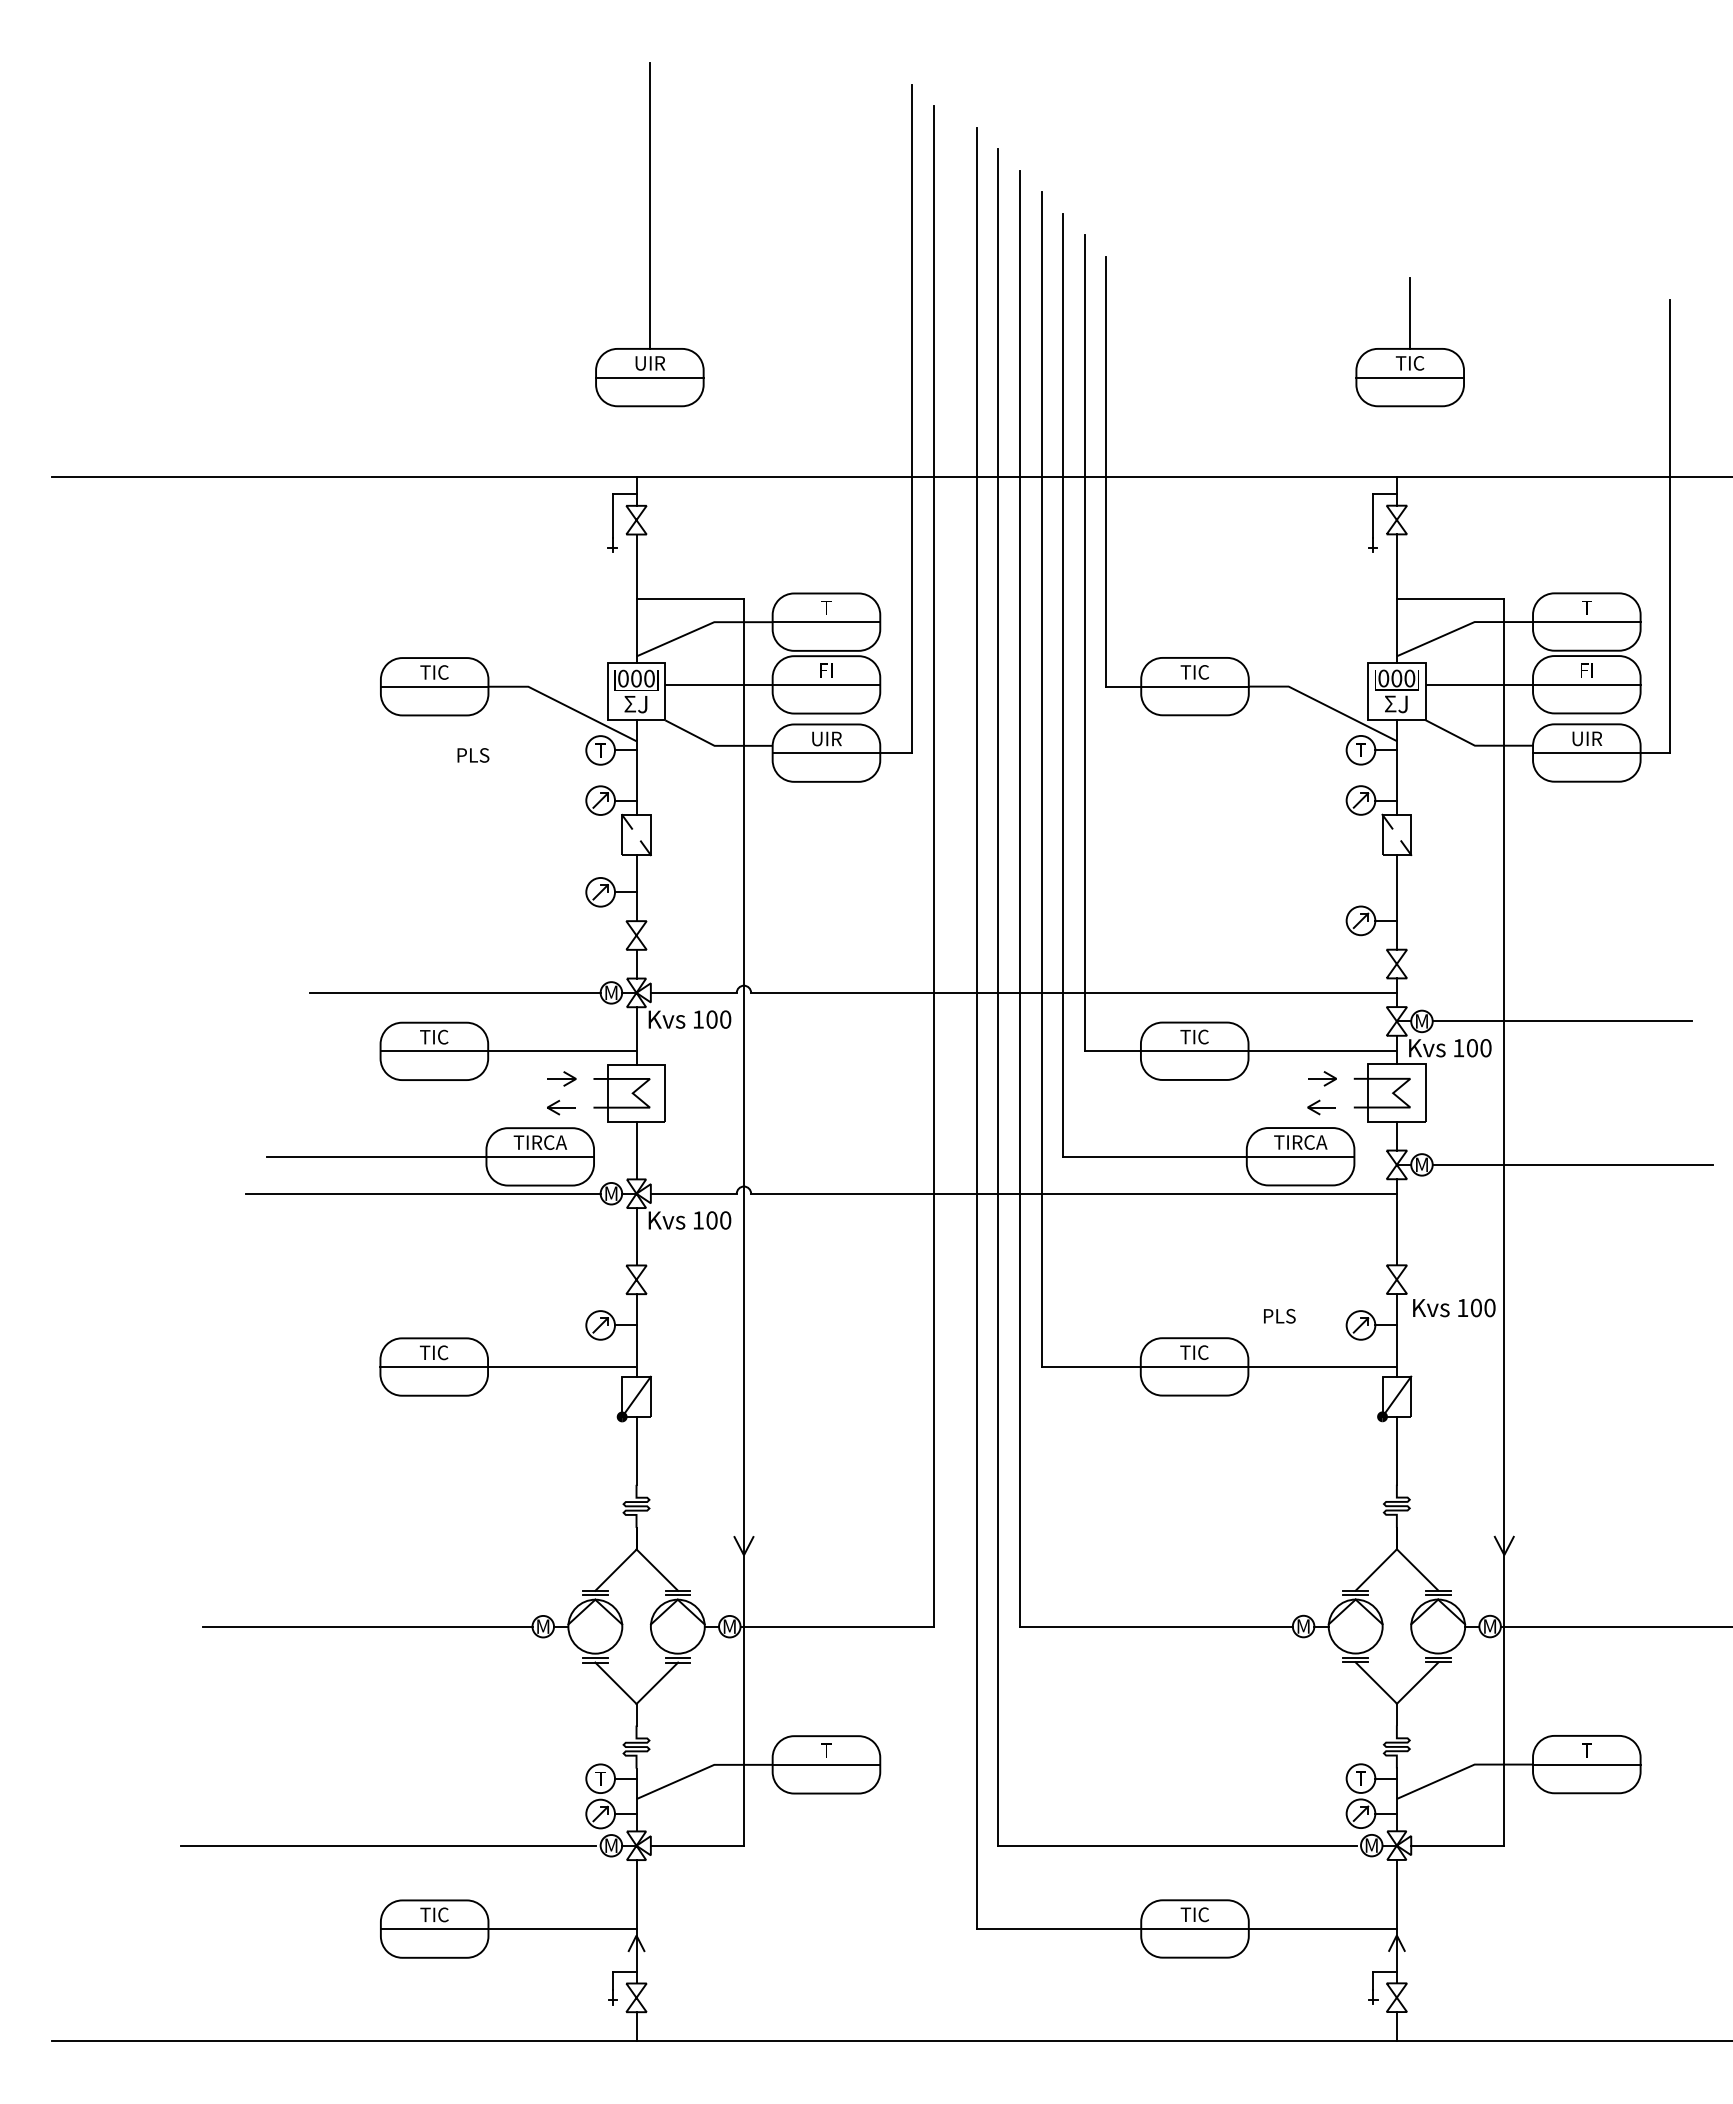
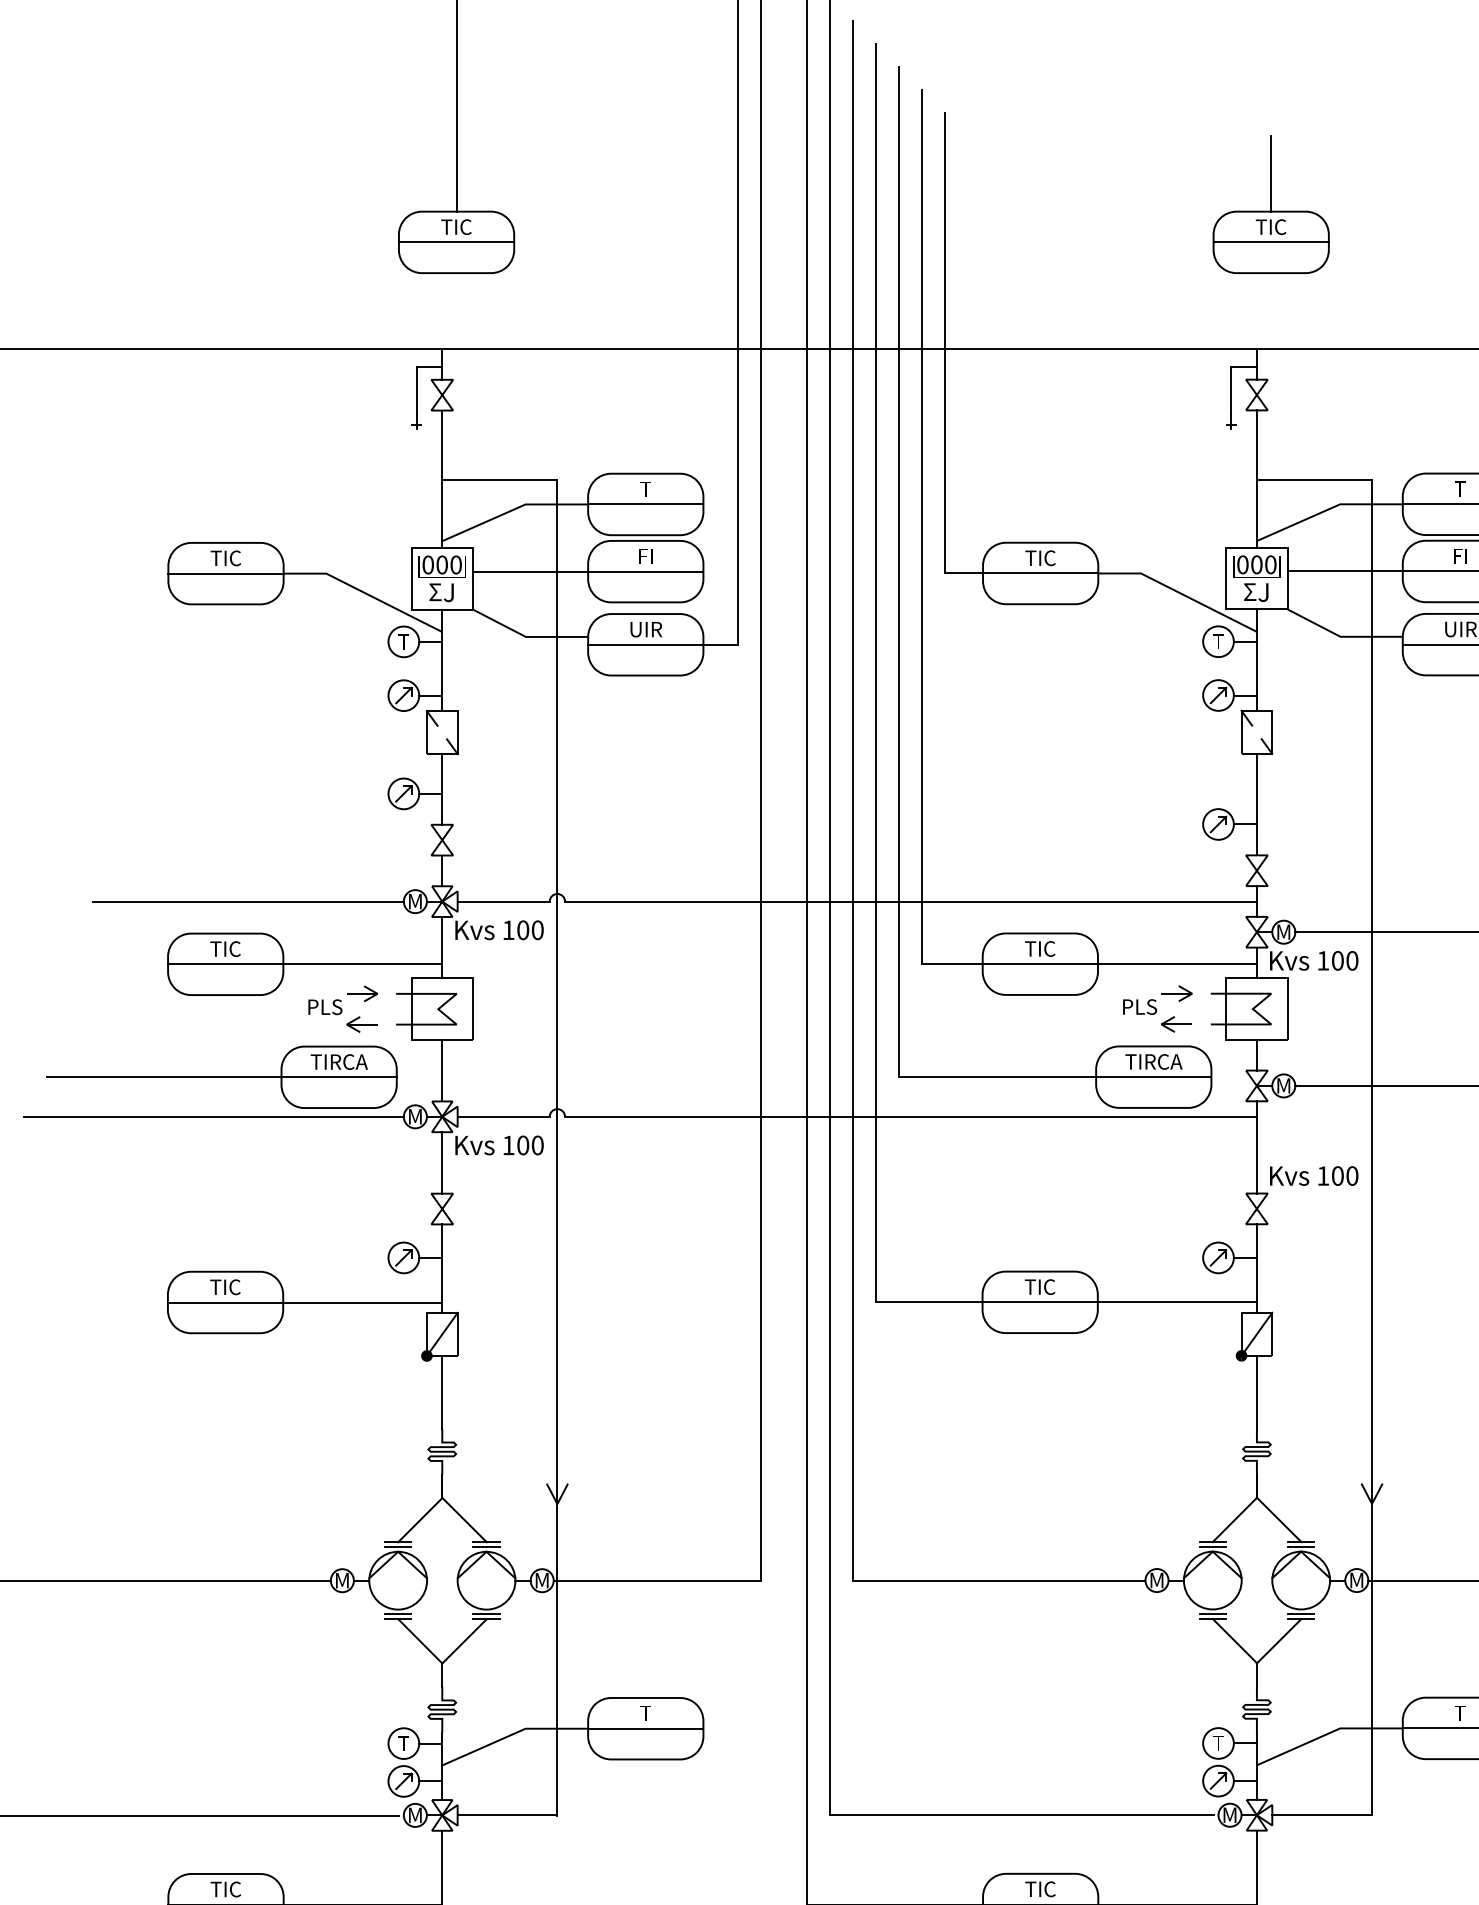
text: (650, 363) -> (457, 227), UIR -> TIC
text: (473, 755) -> (325, 1007), moved
text: (1454, 1307) -> (1314, 1175), moved
text: (1279, 1316) -> (1139, 1007), moved

